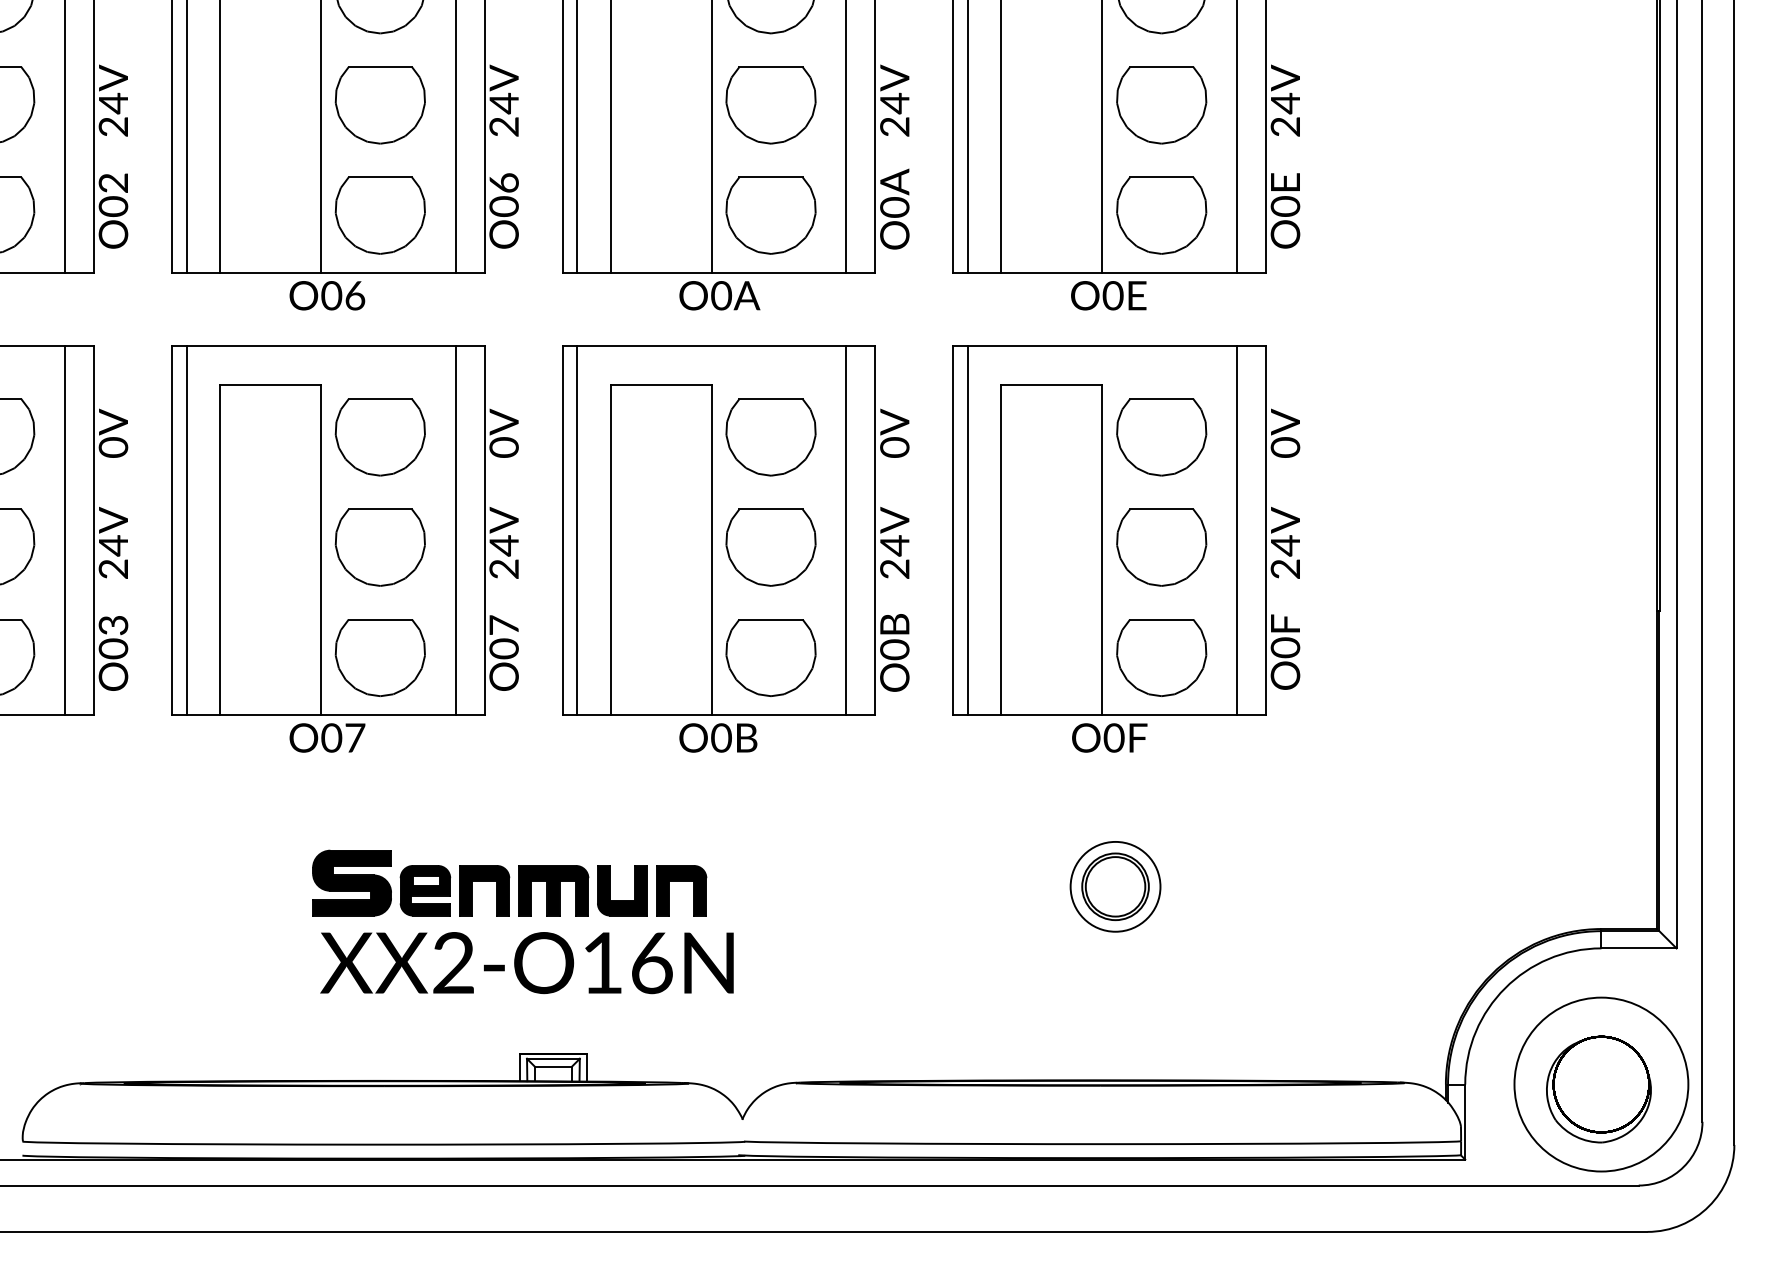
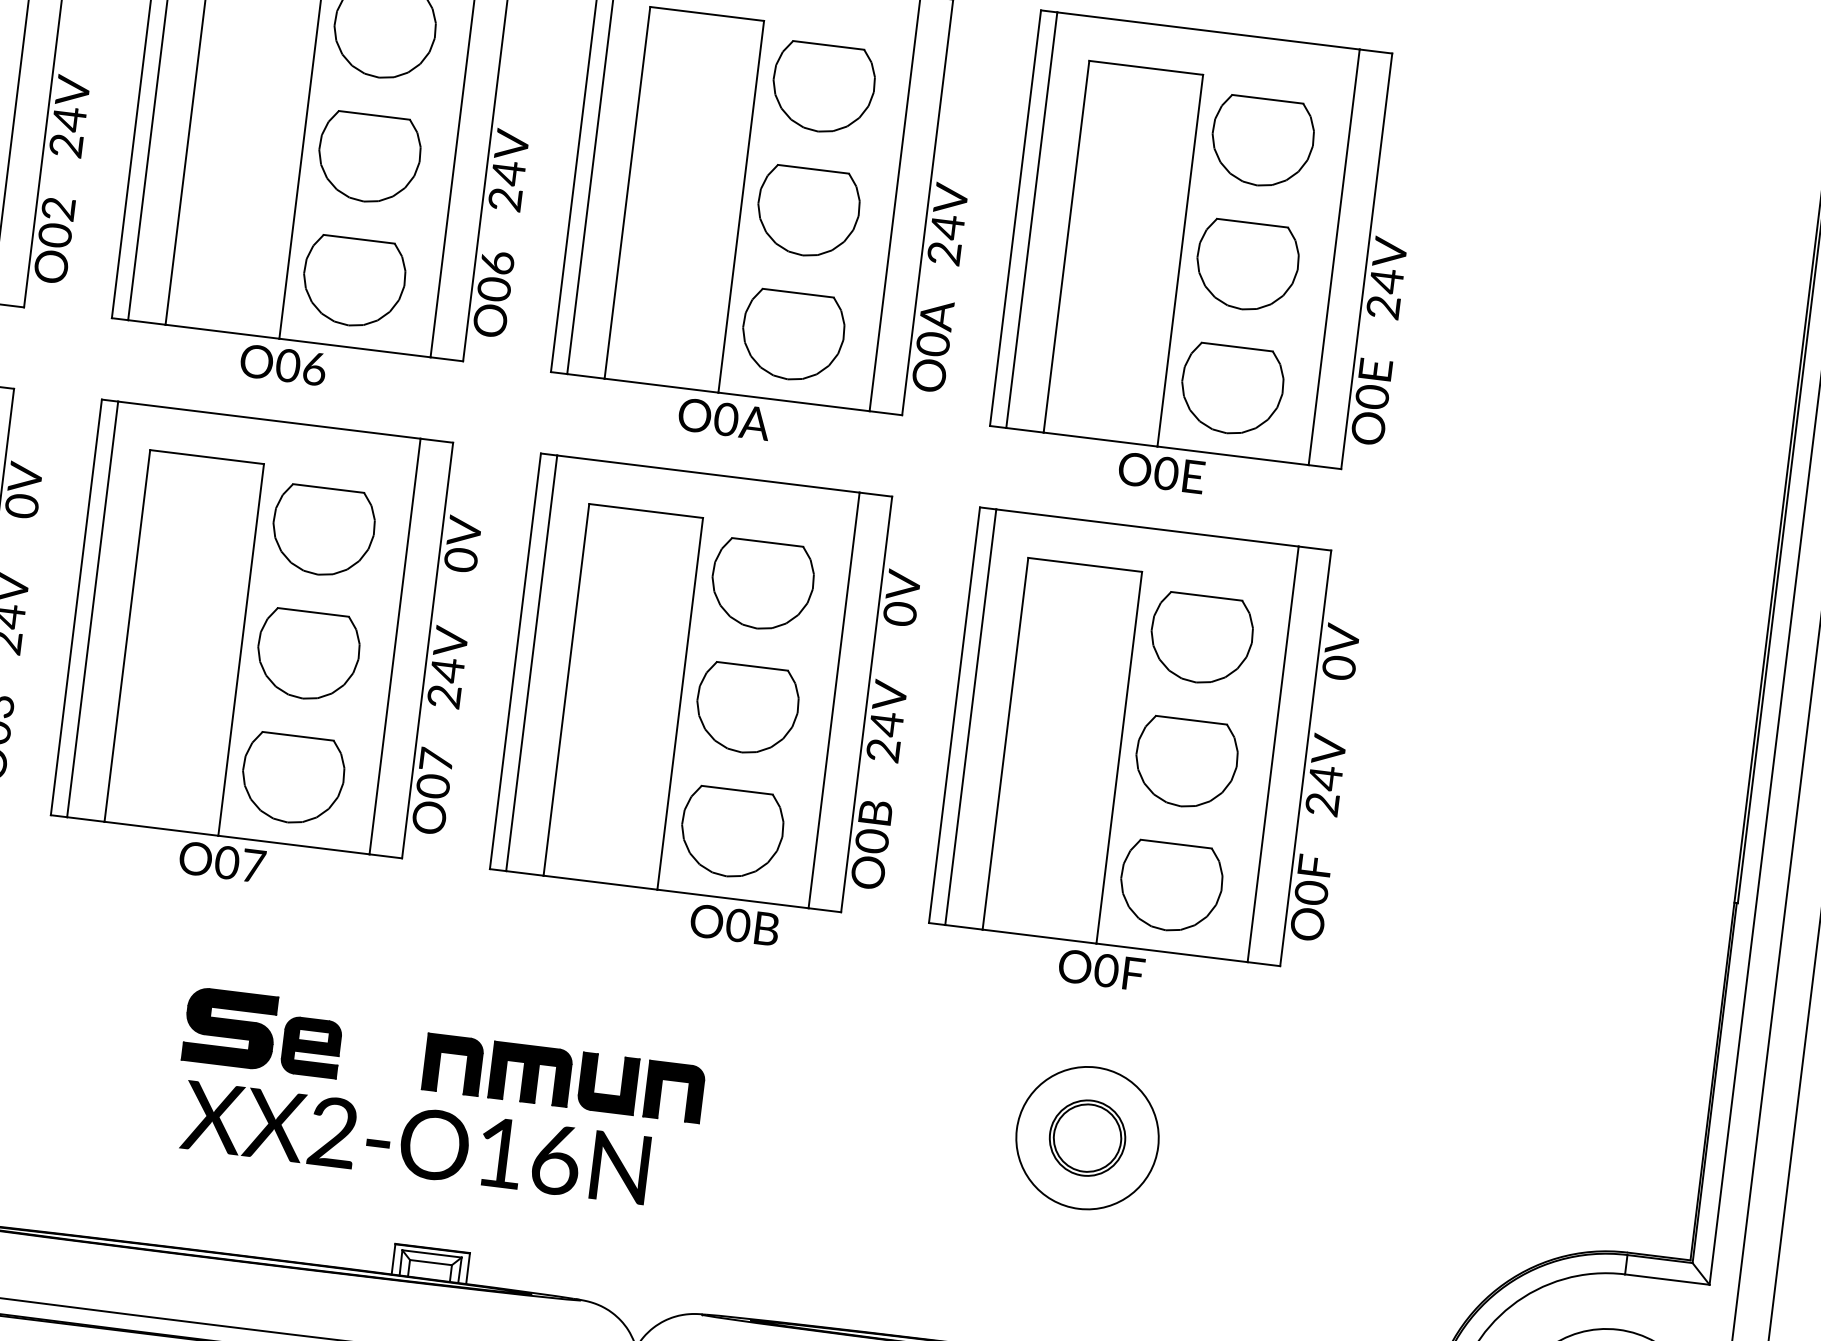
text: (718, 737) -> (734, 924), moved
circle: (1115, 886) -> (1087, 1137), size x1.4
part: (583, 890) -> (564, 1078), moved

